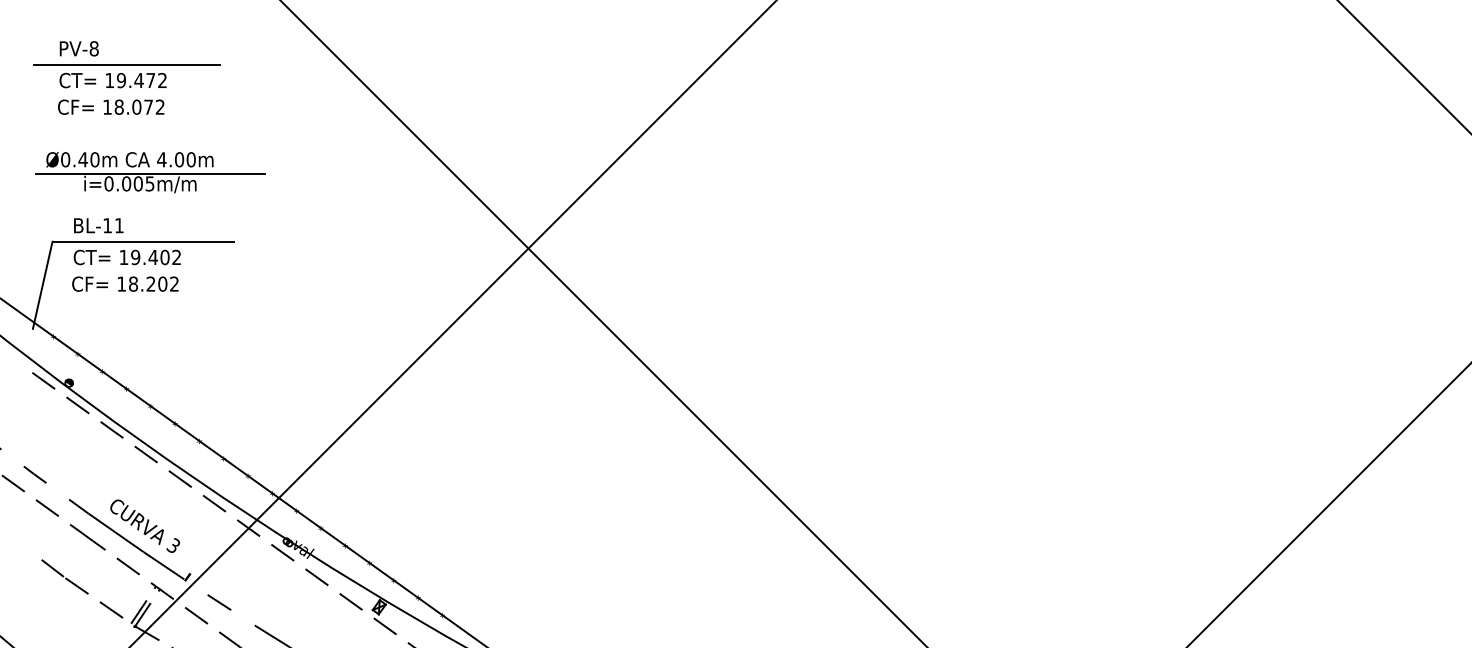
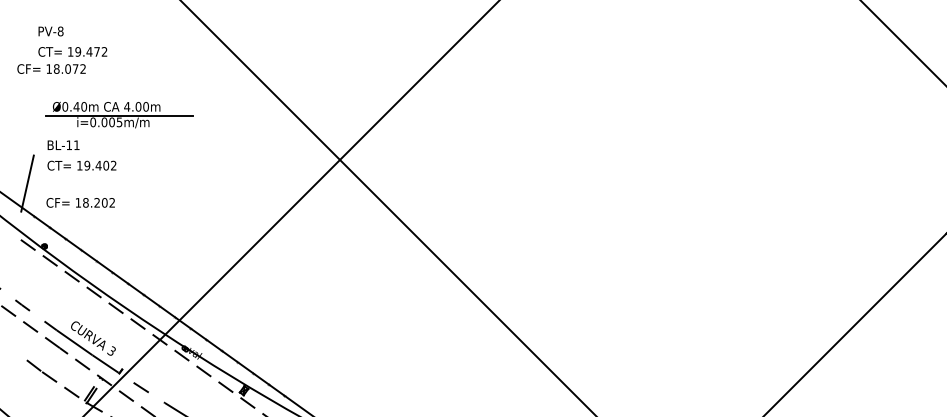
line: (126, 64) -> (81, 41), removed
text: (111, 106) -> (51, 68), moved
part: (149, 171) -> (119, 114), moved
line: (142, 241) -> (91, 155), removed
text: (125, 283) -> (80, 202), moved

